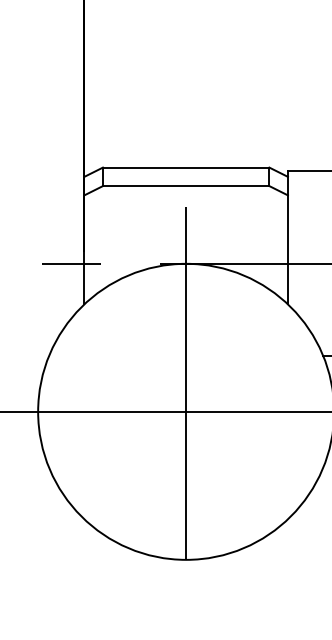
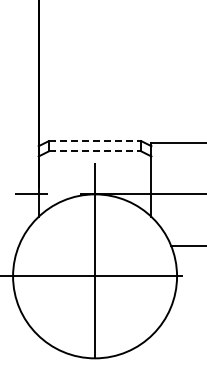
line: (186, 168) -> (95, 141), solid -> dashed
line: (186, 186) -> (95, 151), solid -> dashed

